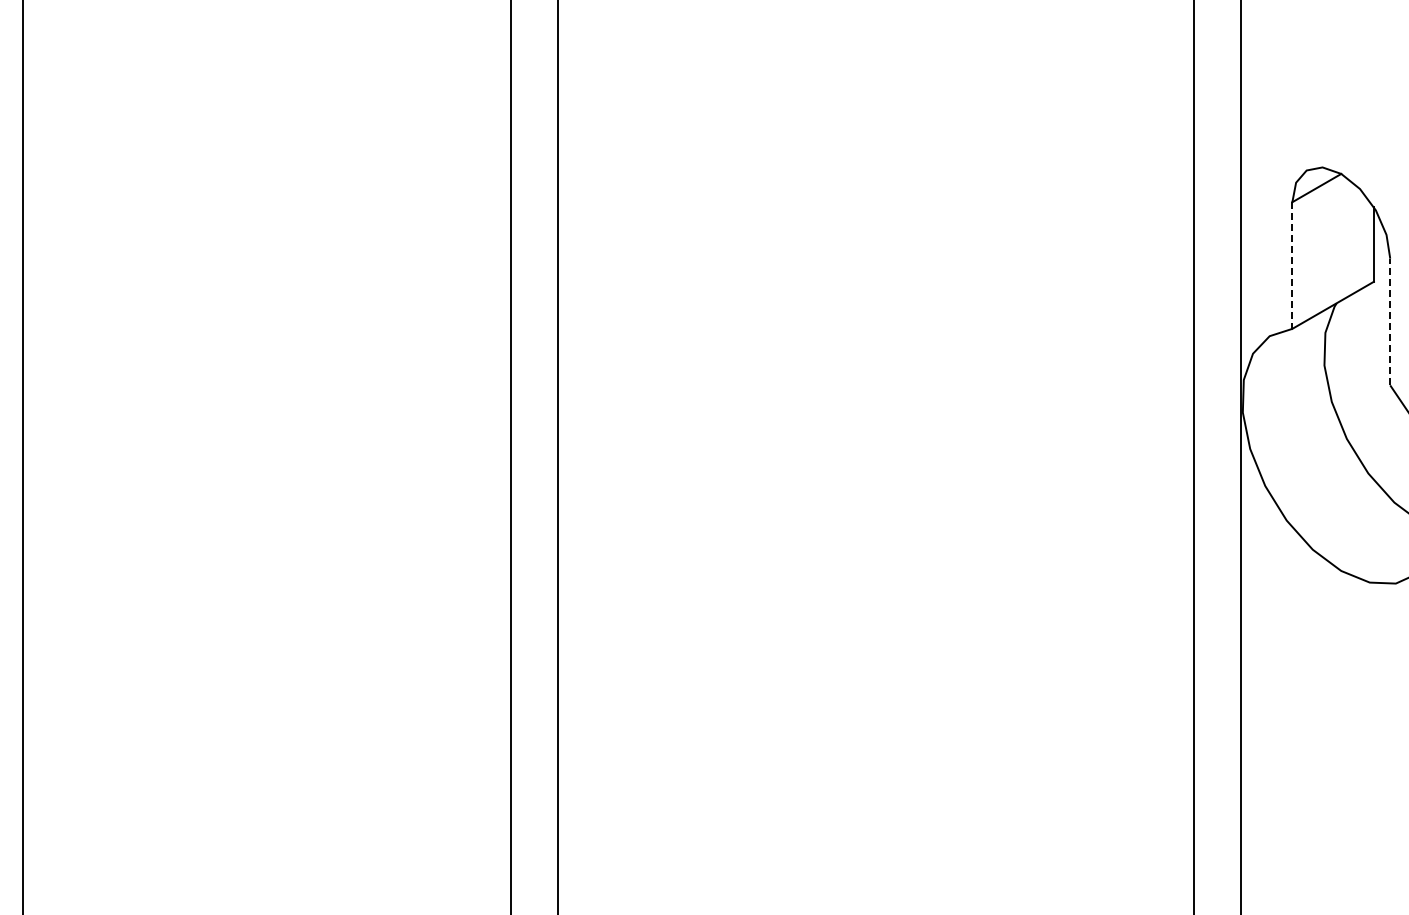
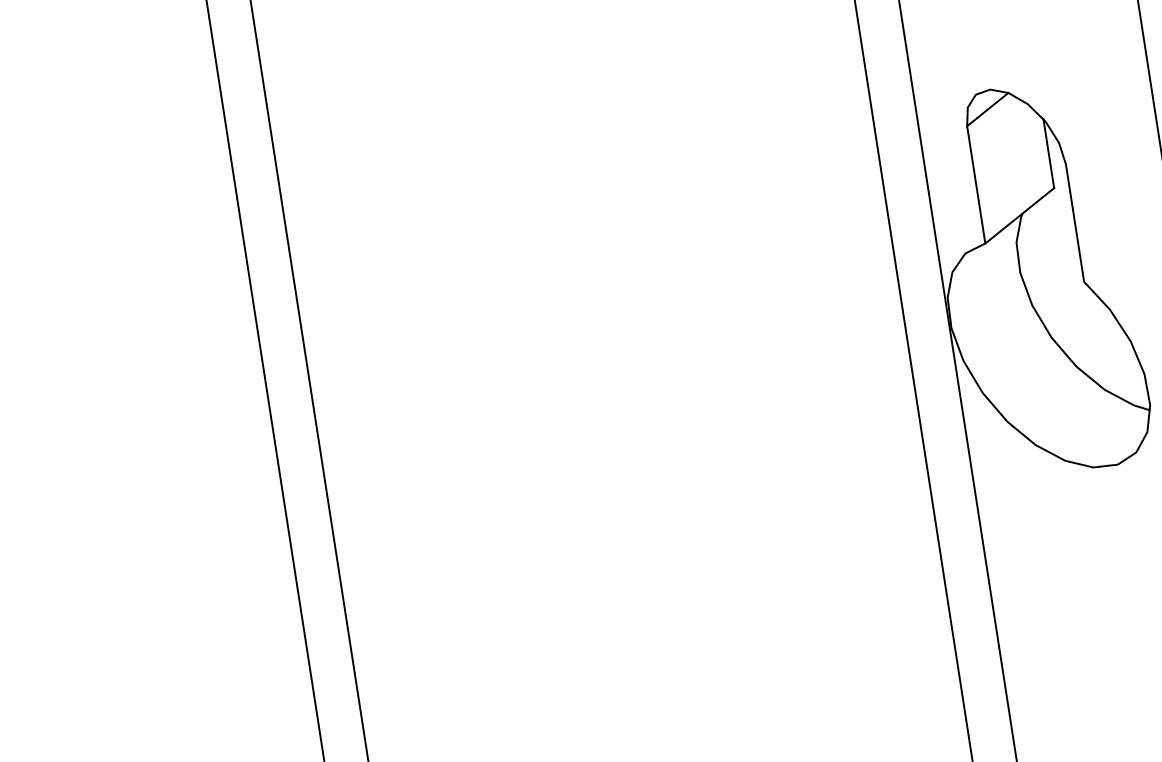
line: (1292, 266) -> (976, 185), dashed -> solid
line: (1390, 321) -> (1075, 222), dashed -> solid

